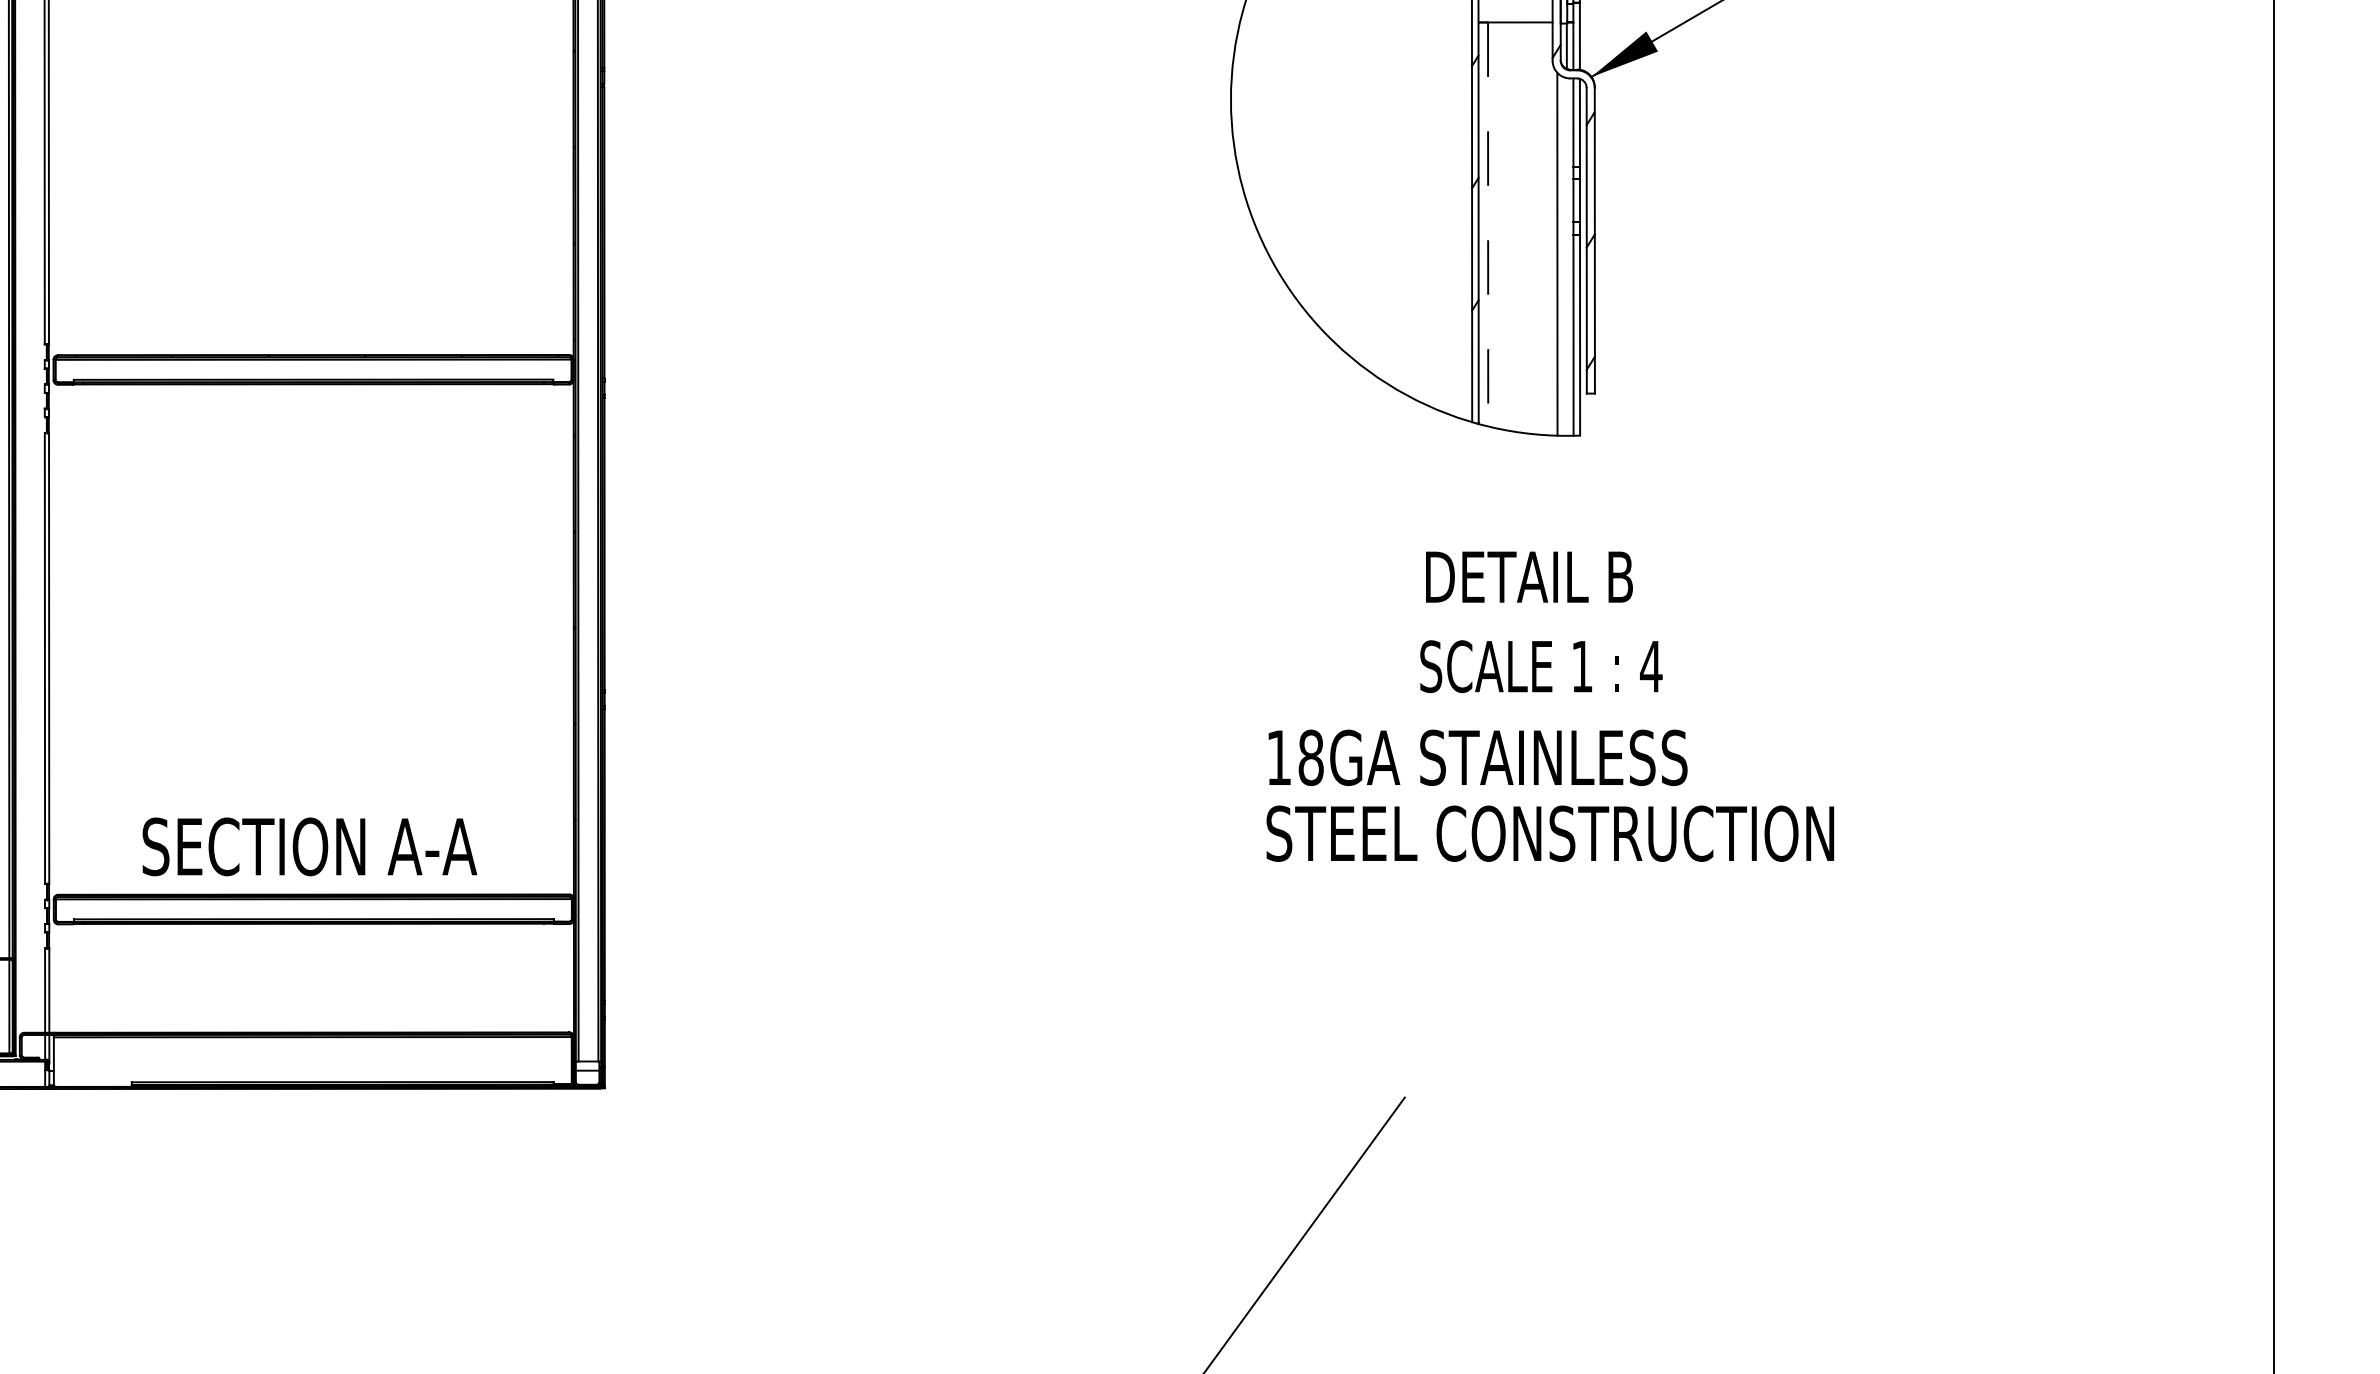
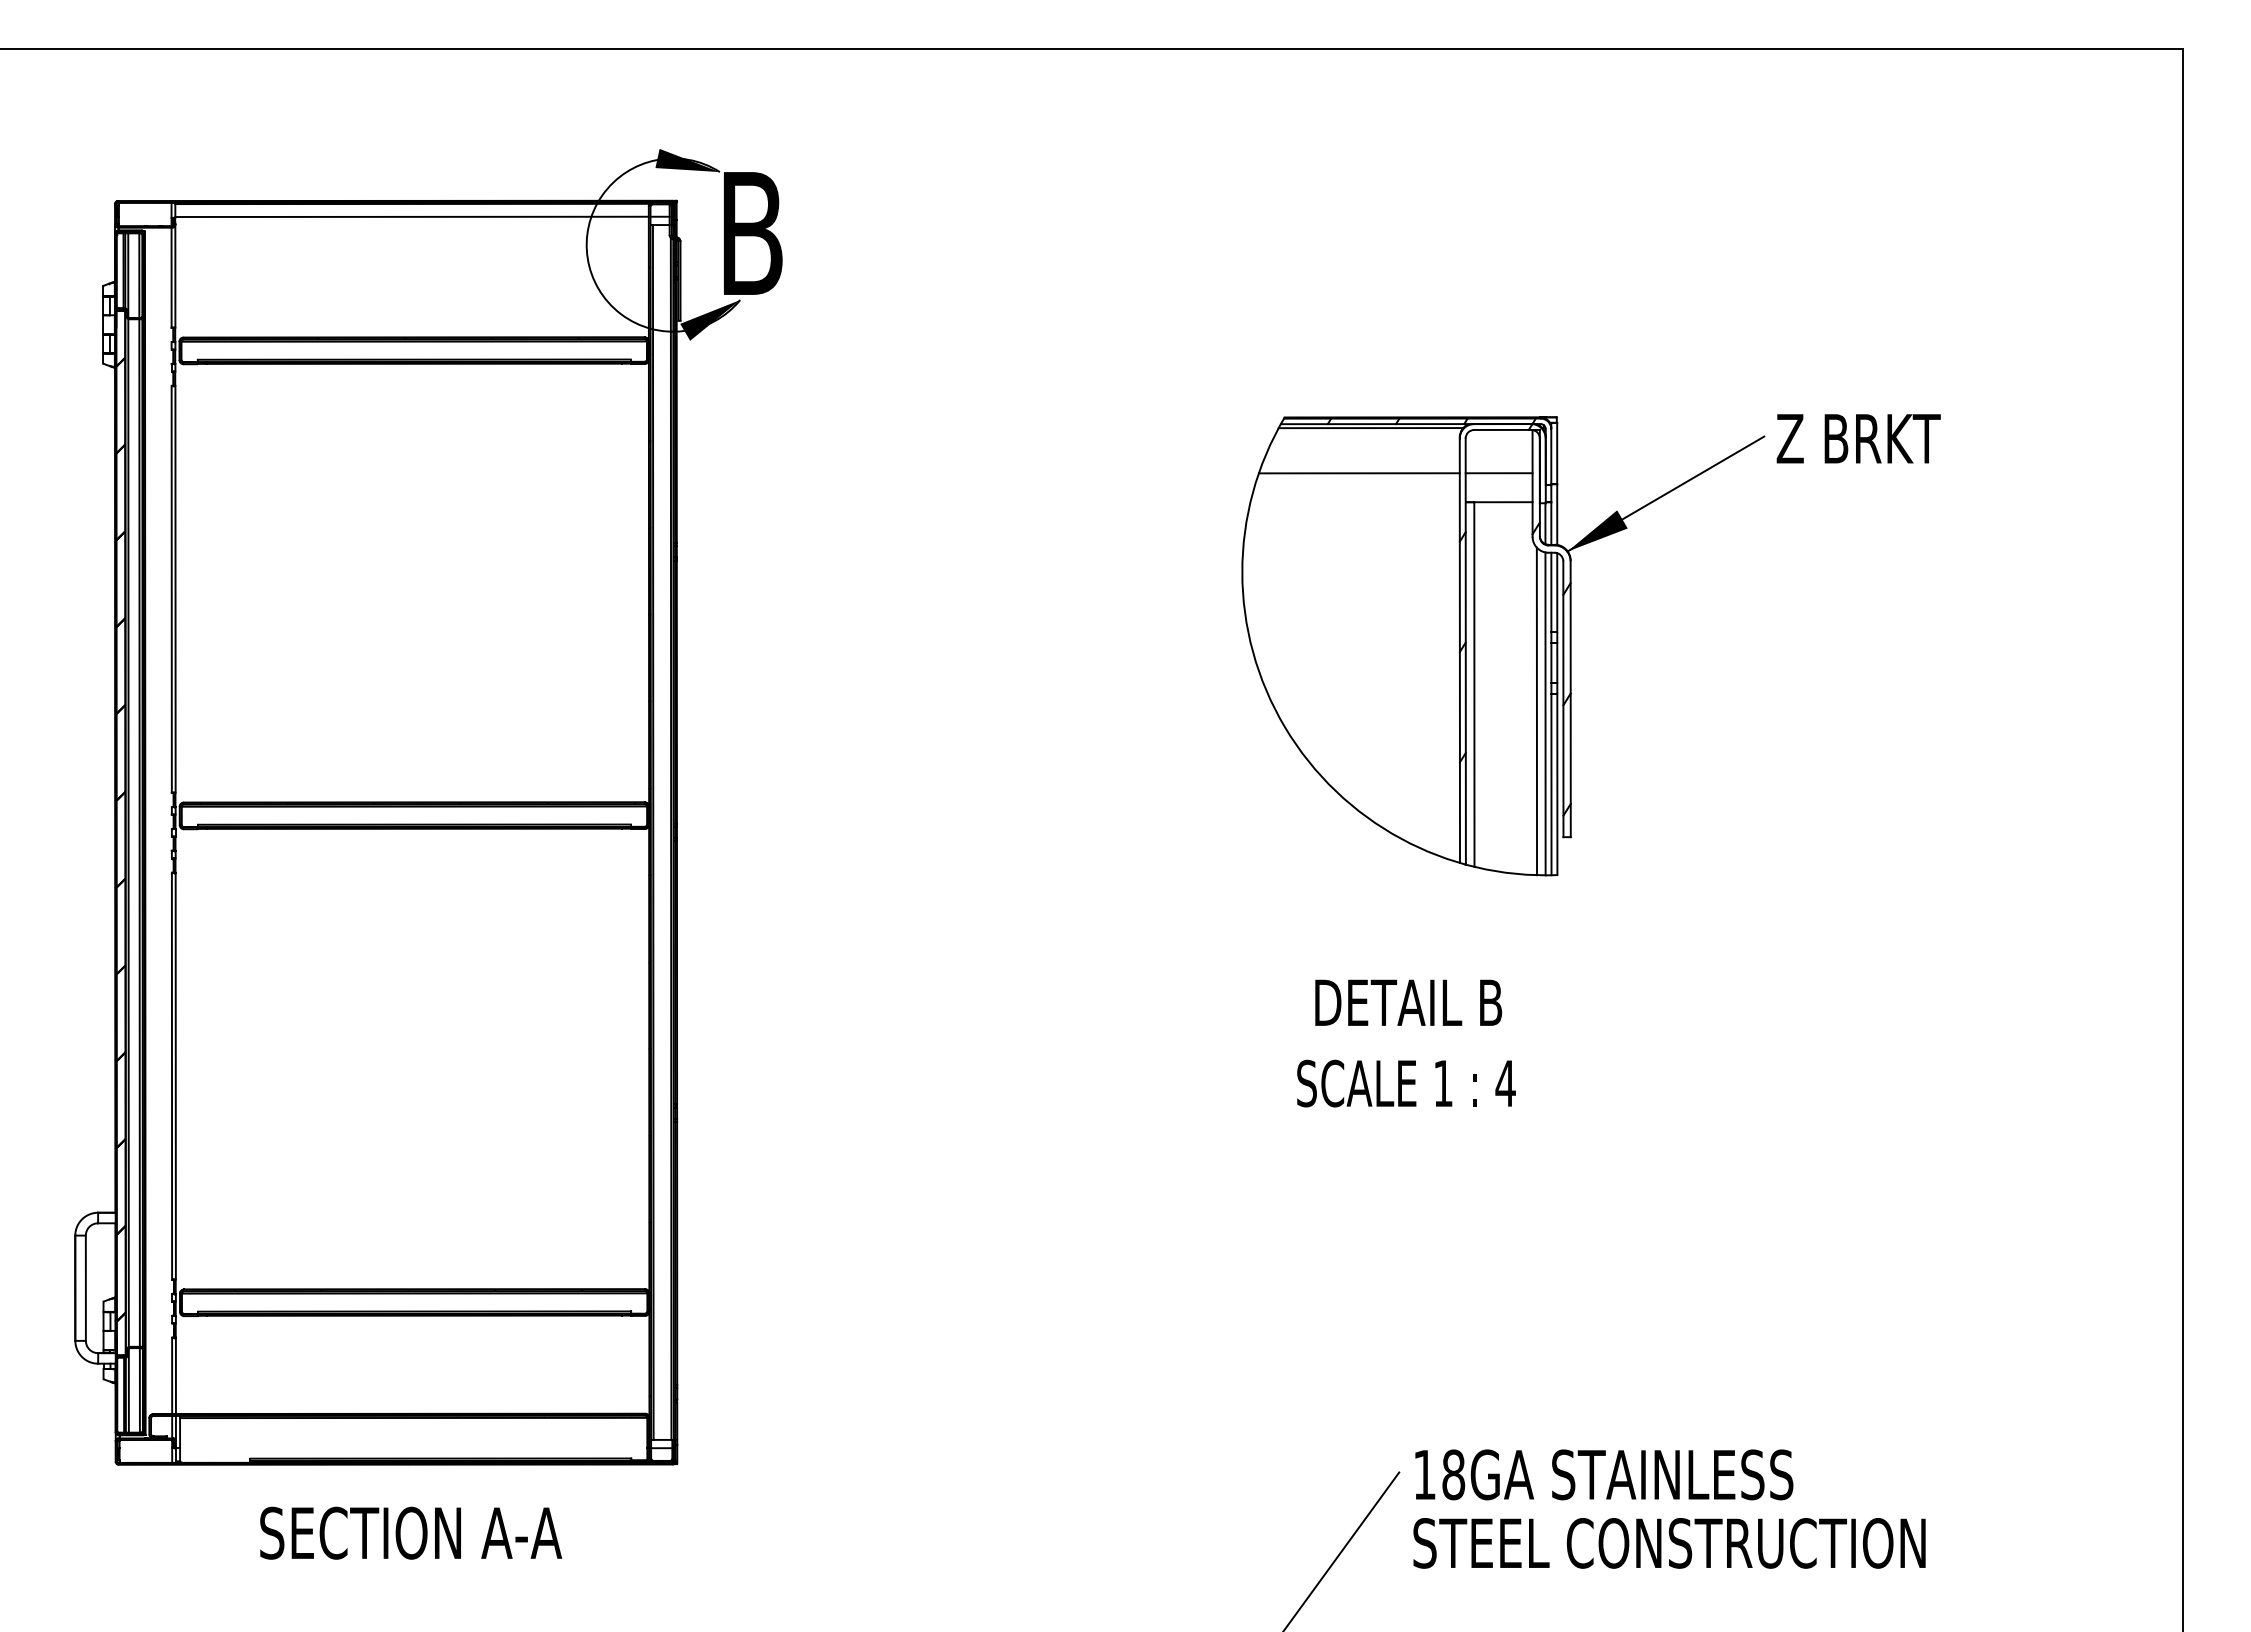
line: (1488, 225) -> (1474, 685), dashed -> solid
line: (1566, 256) -> (1545, 713), added
text: (1529, 576) -> (1408, 1002), moved
text: (1541, 666) -> (1406, 1083), moved
text: (1550, 795) -> (1669, 1508), moved
text: (310, 846) -> (411, 1532), moved

